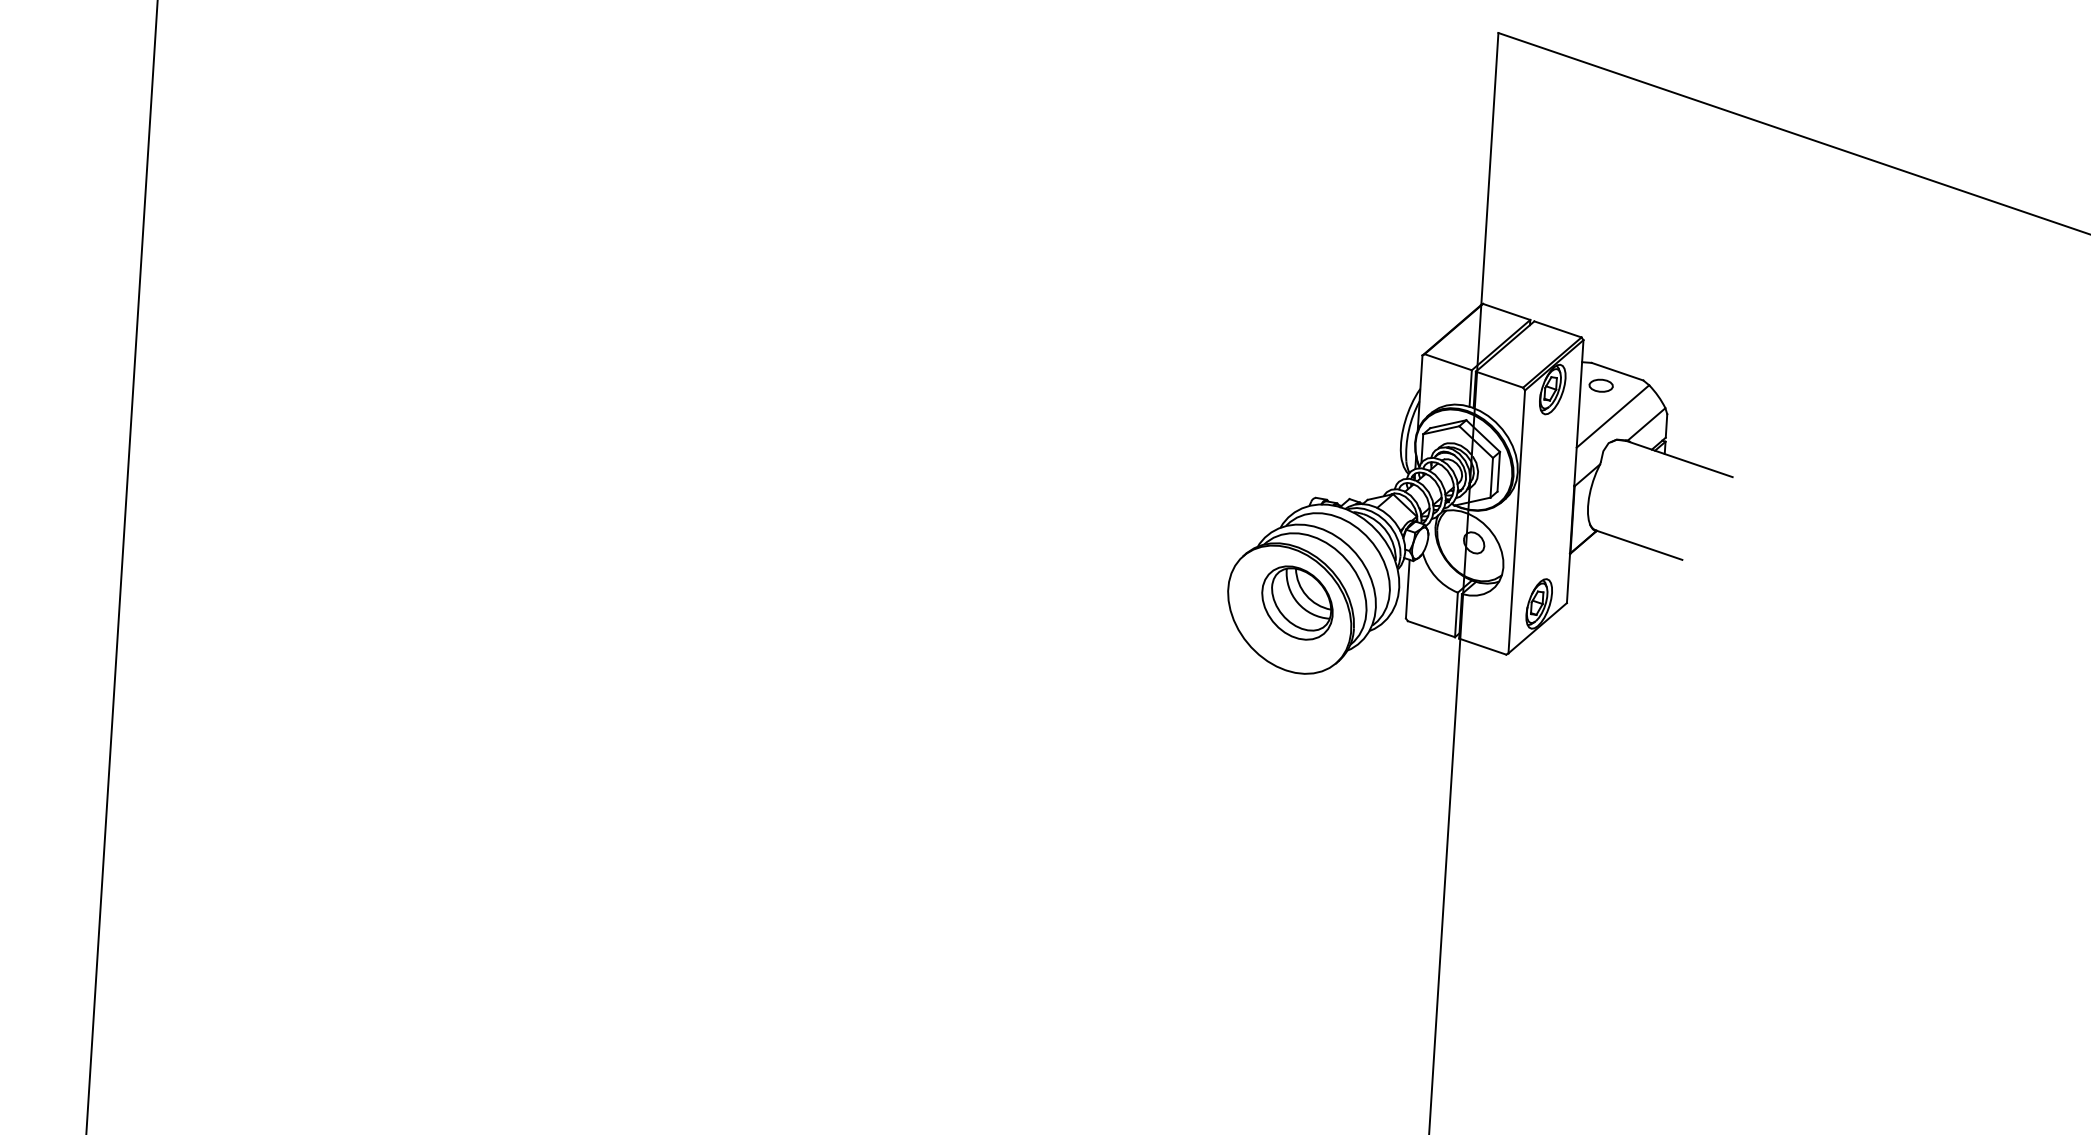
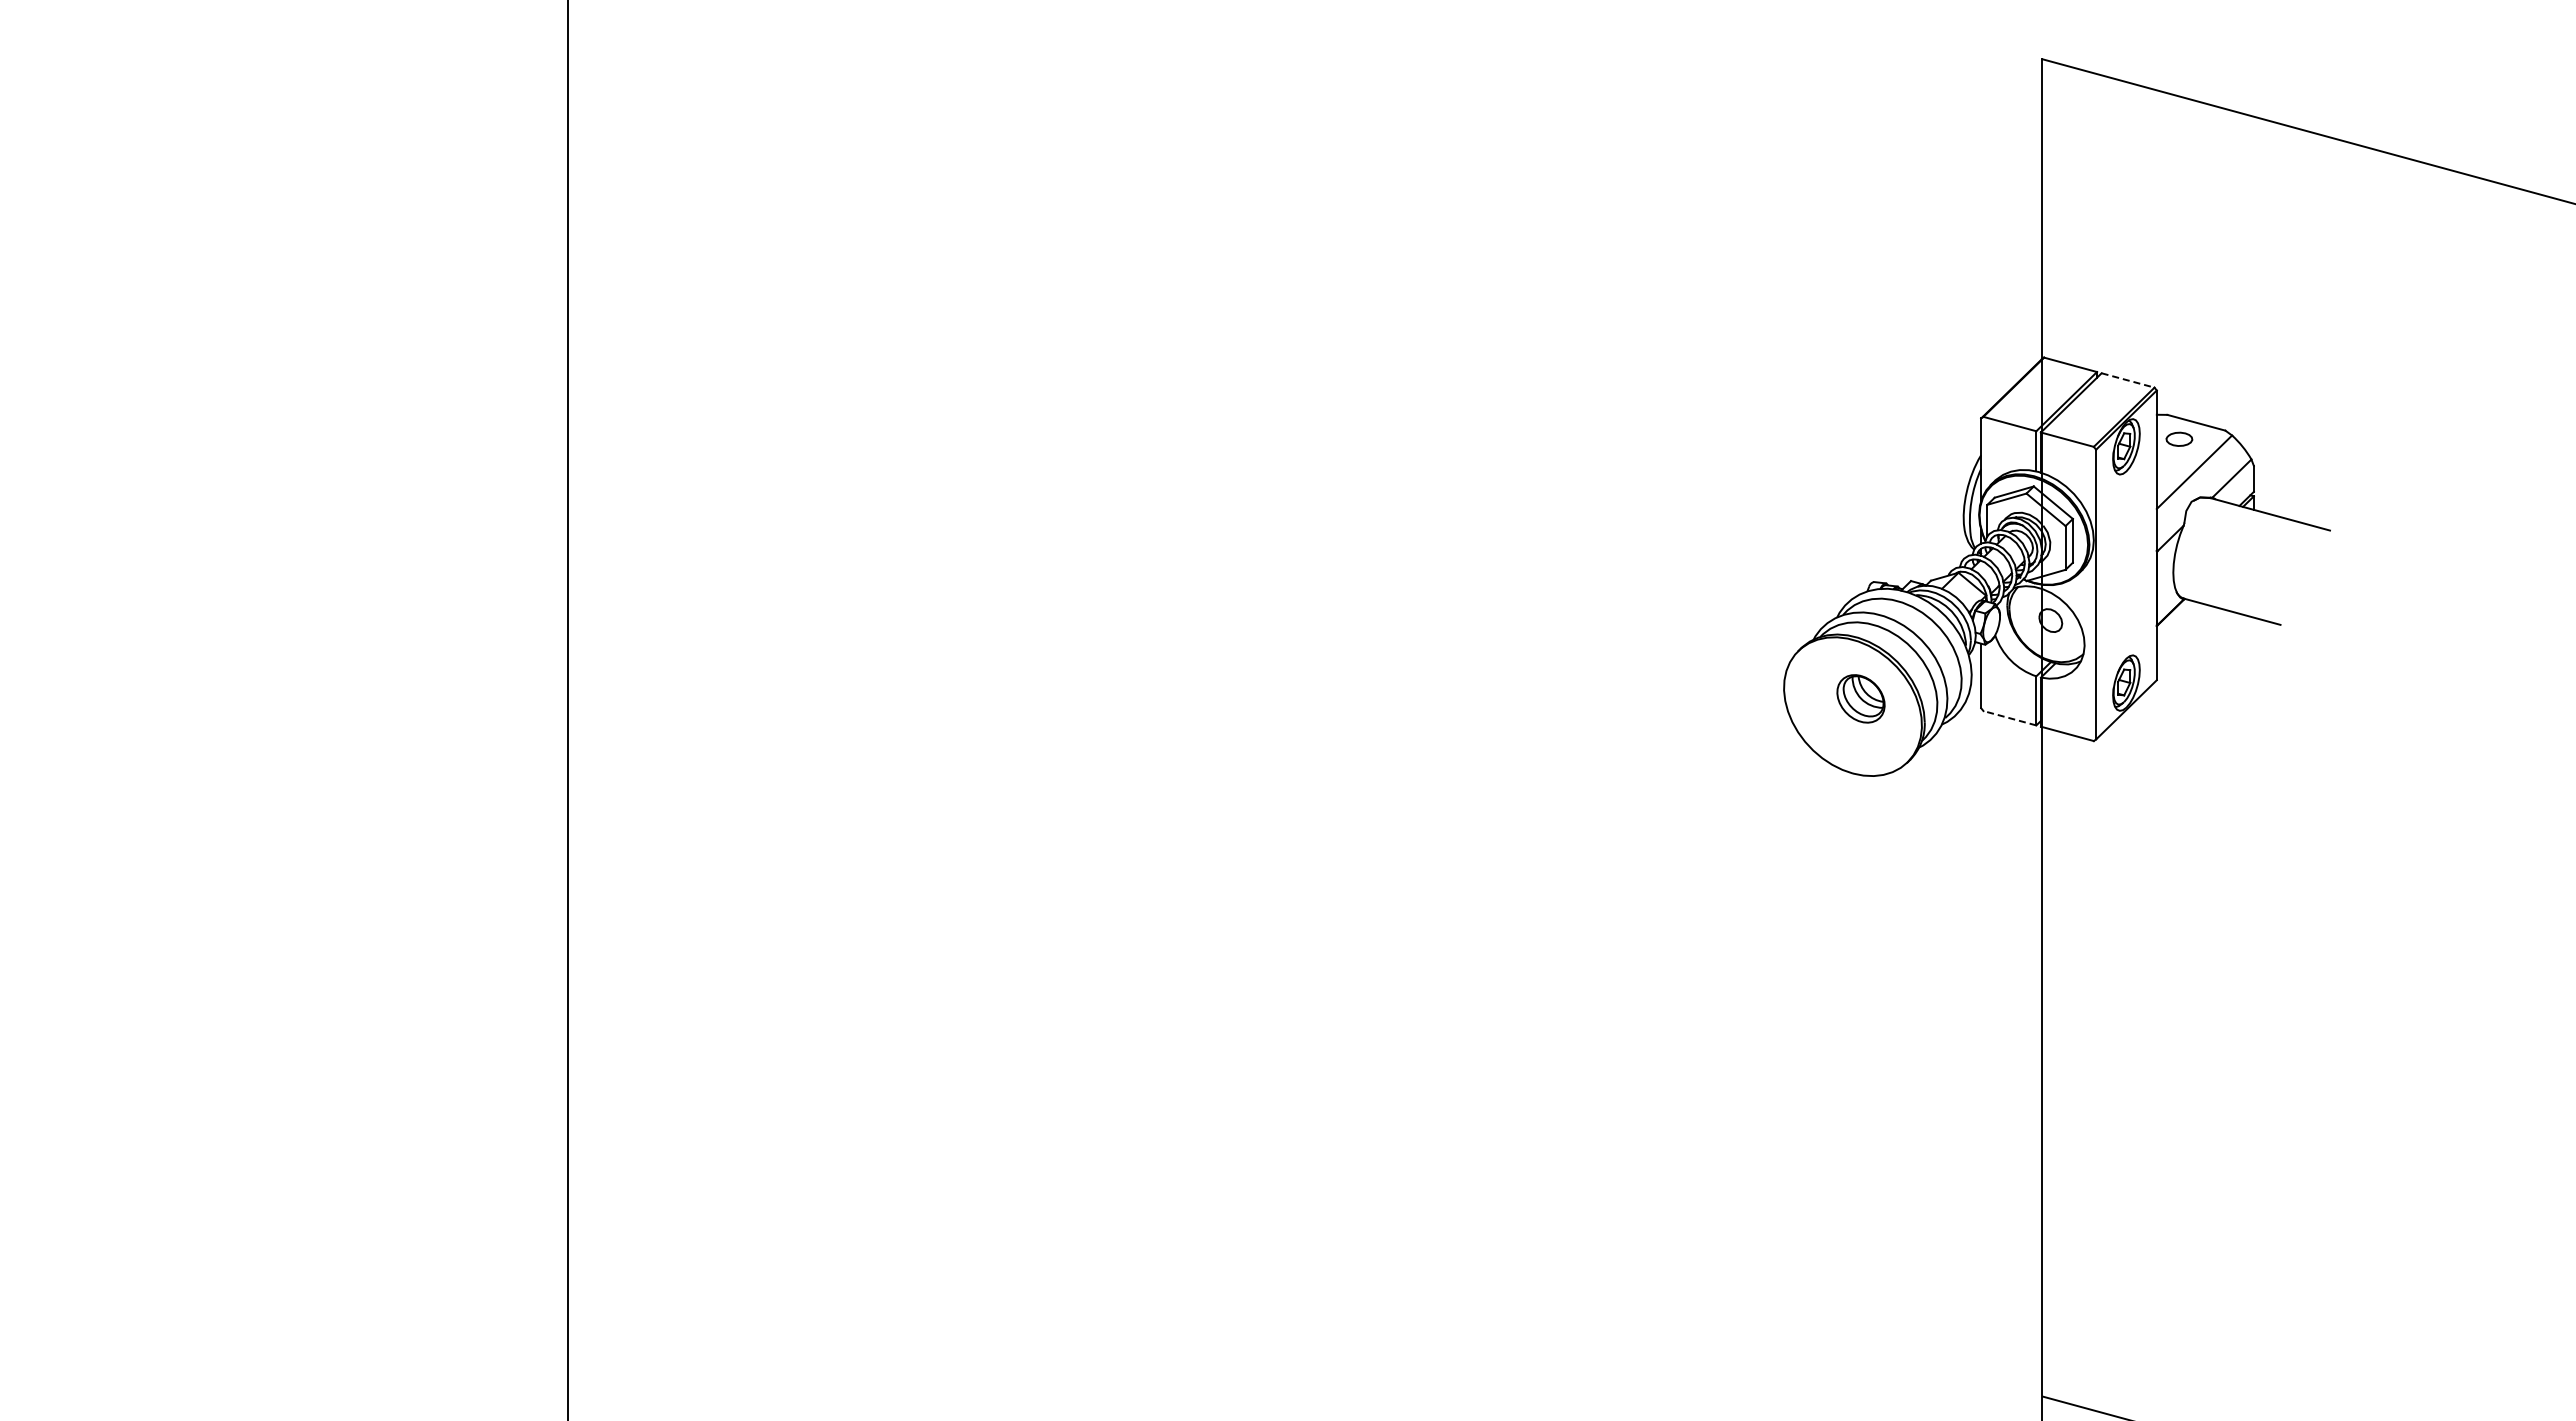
line: (1558, 329) -> (2128, 380), solid -> dashed
part: (1297, 602) -> (1860, 698), size x0.6
line: (1431, 629) -> (2009, 718), solid -> dashed

